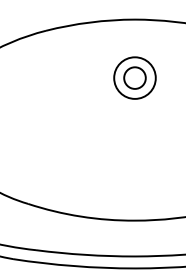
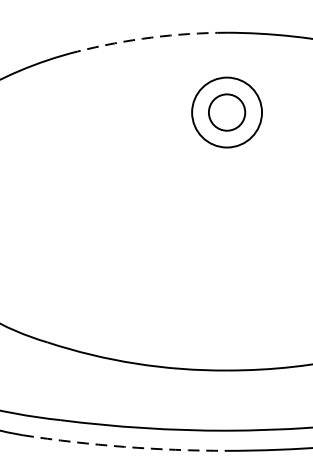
arc: (90, 22) -> (152, 37), solid -> dashed
part: (134, 77) -> (226, 111), moved
arc: (73, 266) -> (123, 447), solid -> dashed

